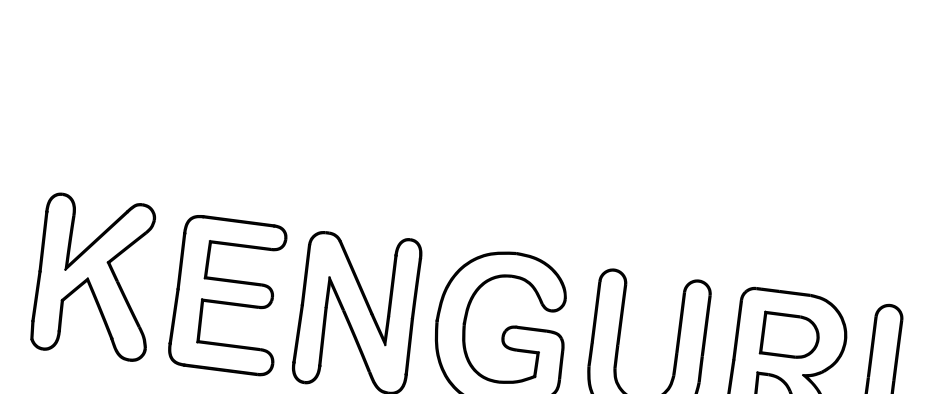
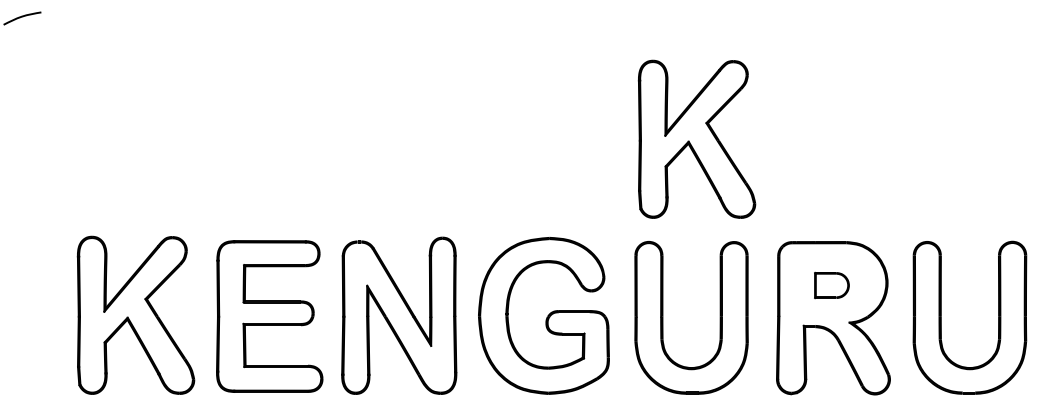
part: (674, 173) -> (696, 138), added
part: (790, 336) -> (831, 285), size x0.6

